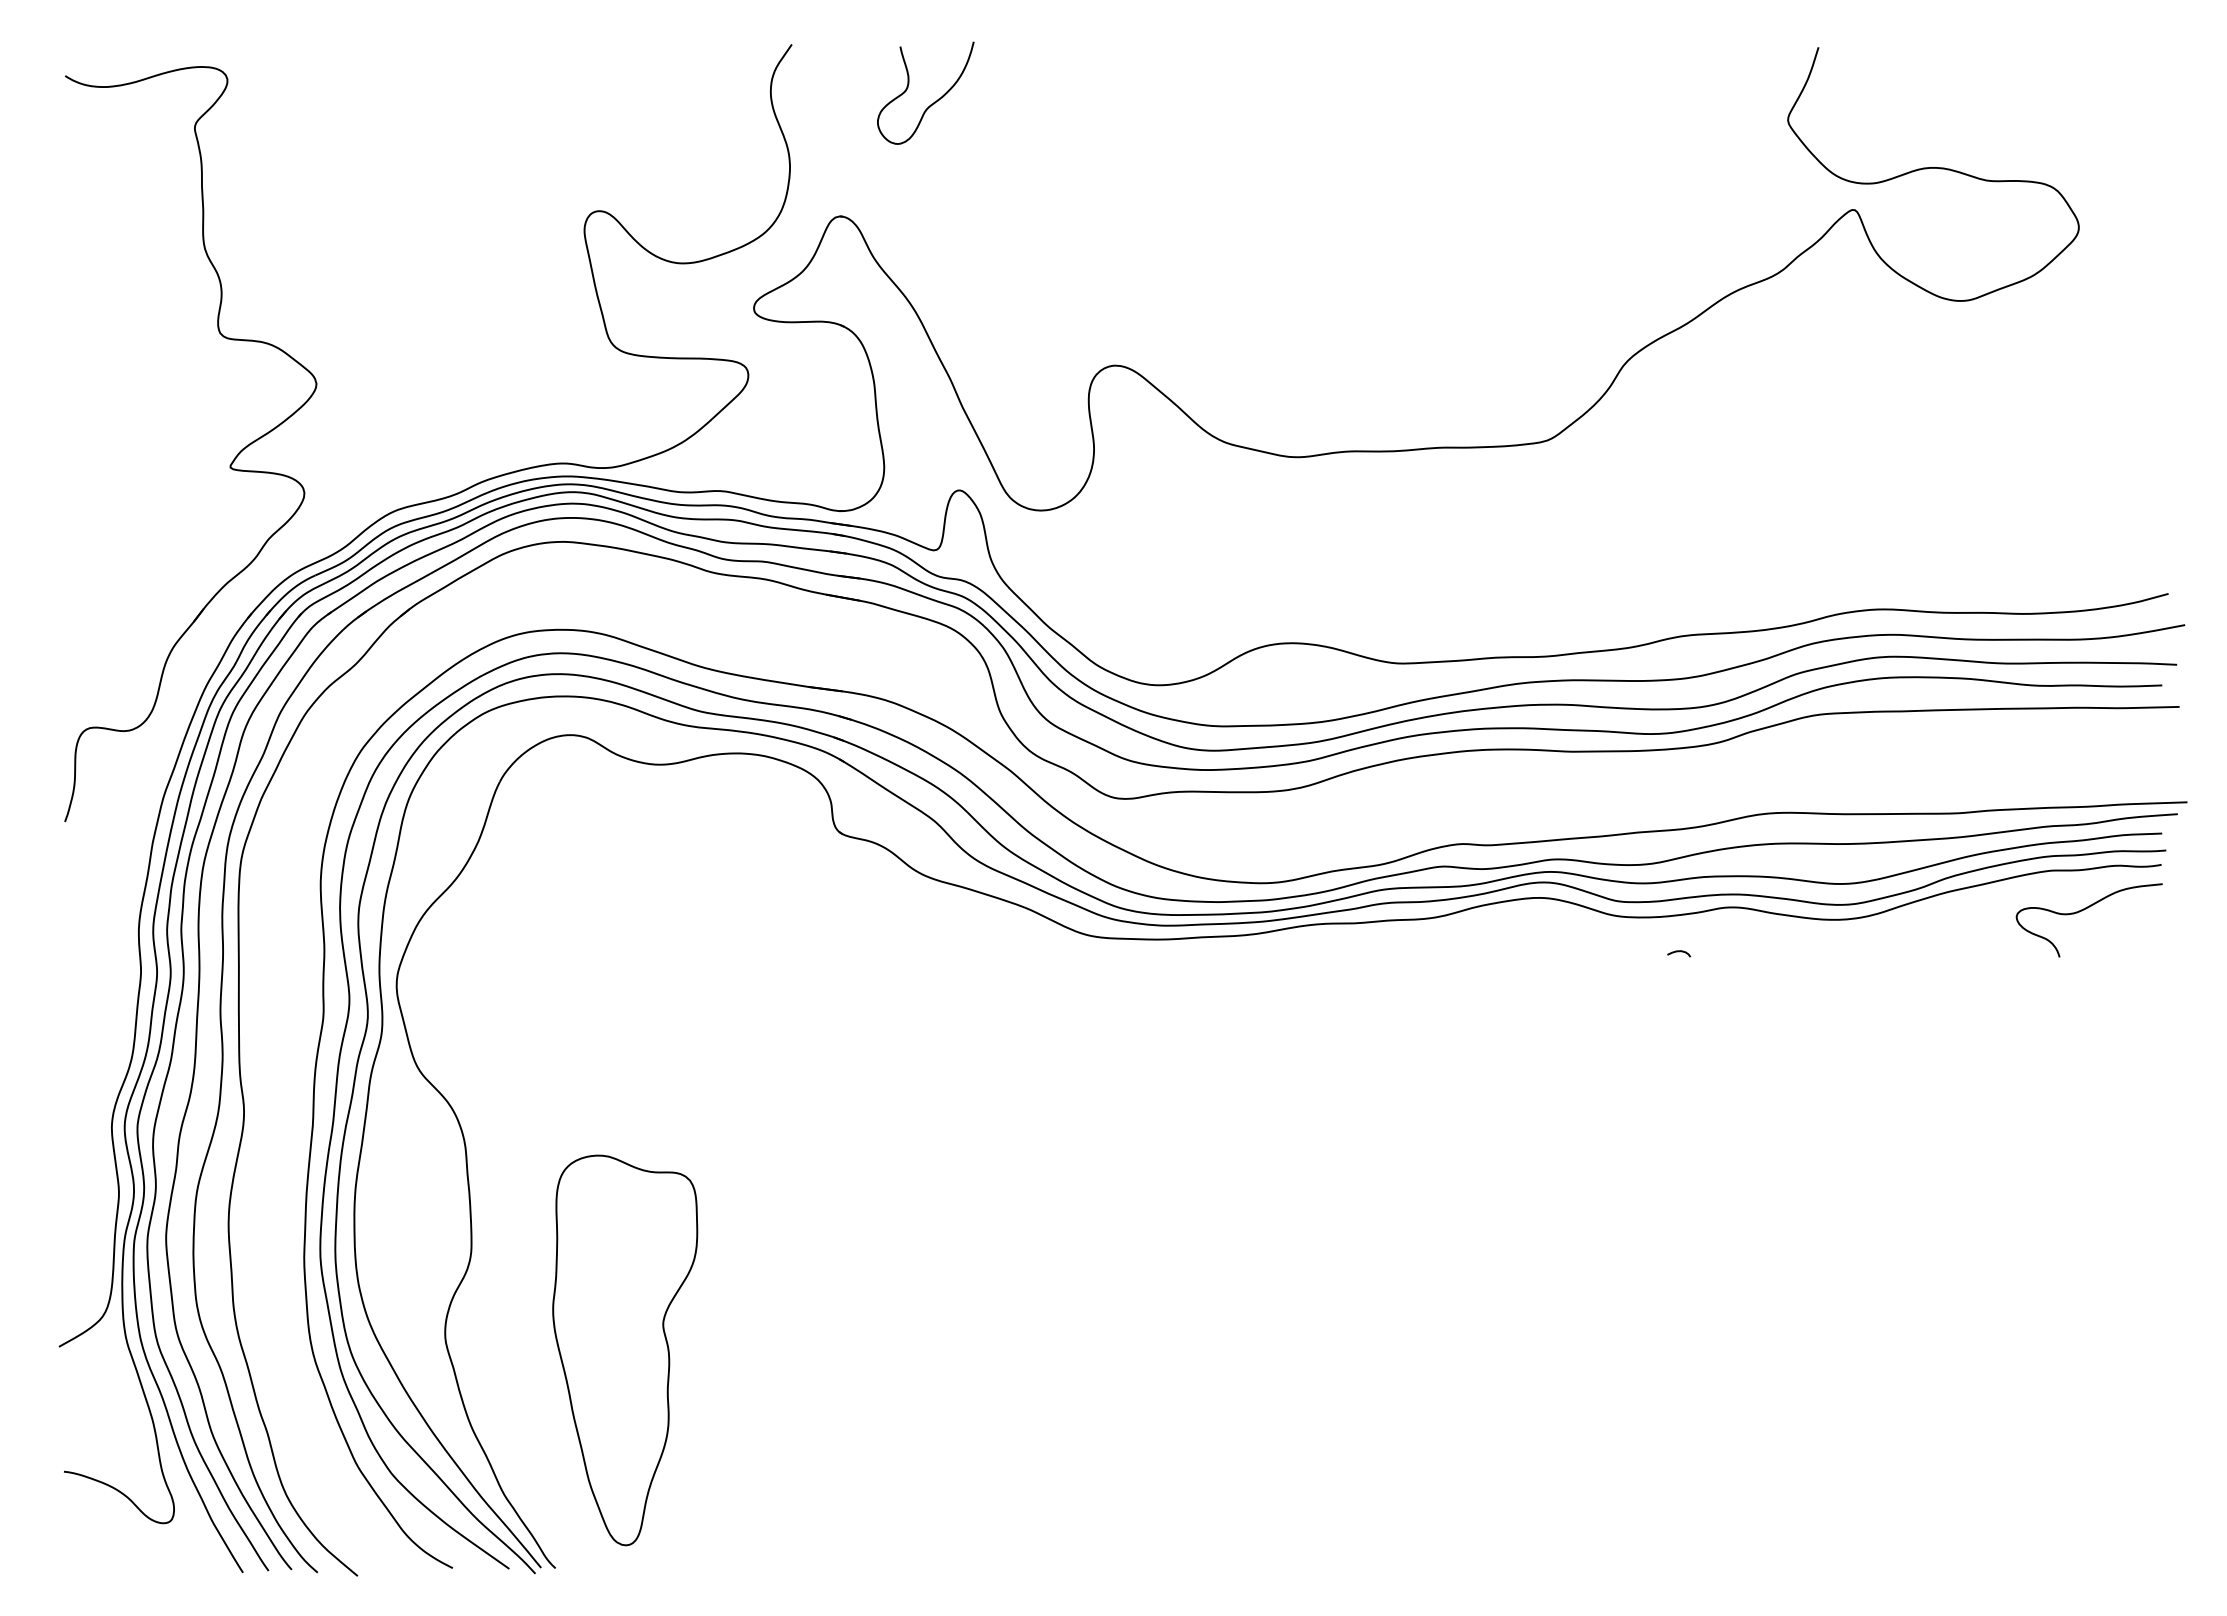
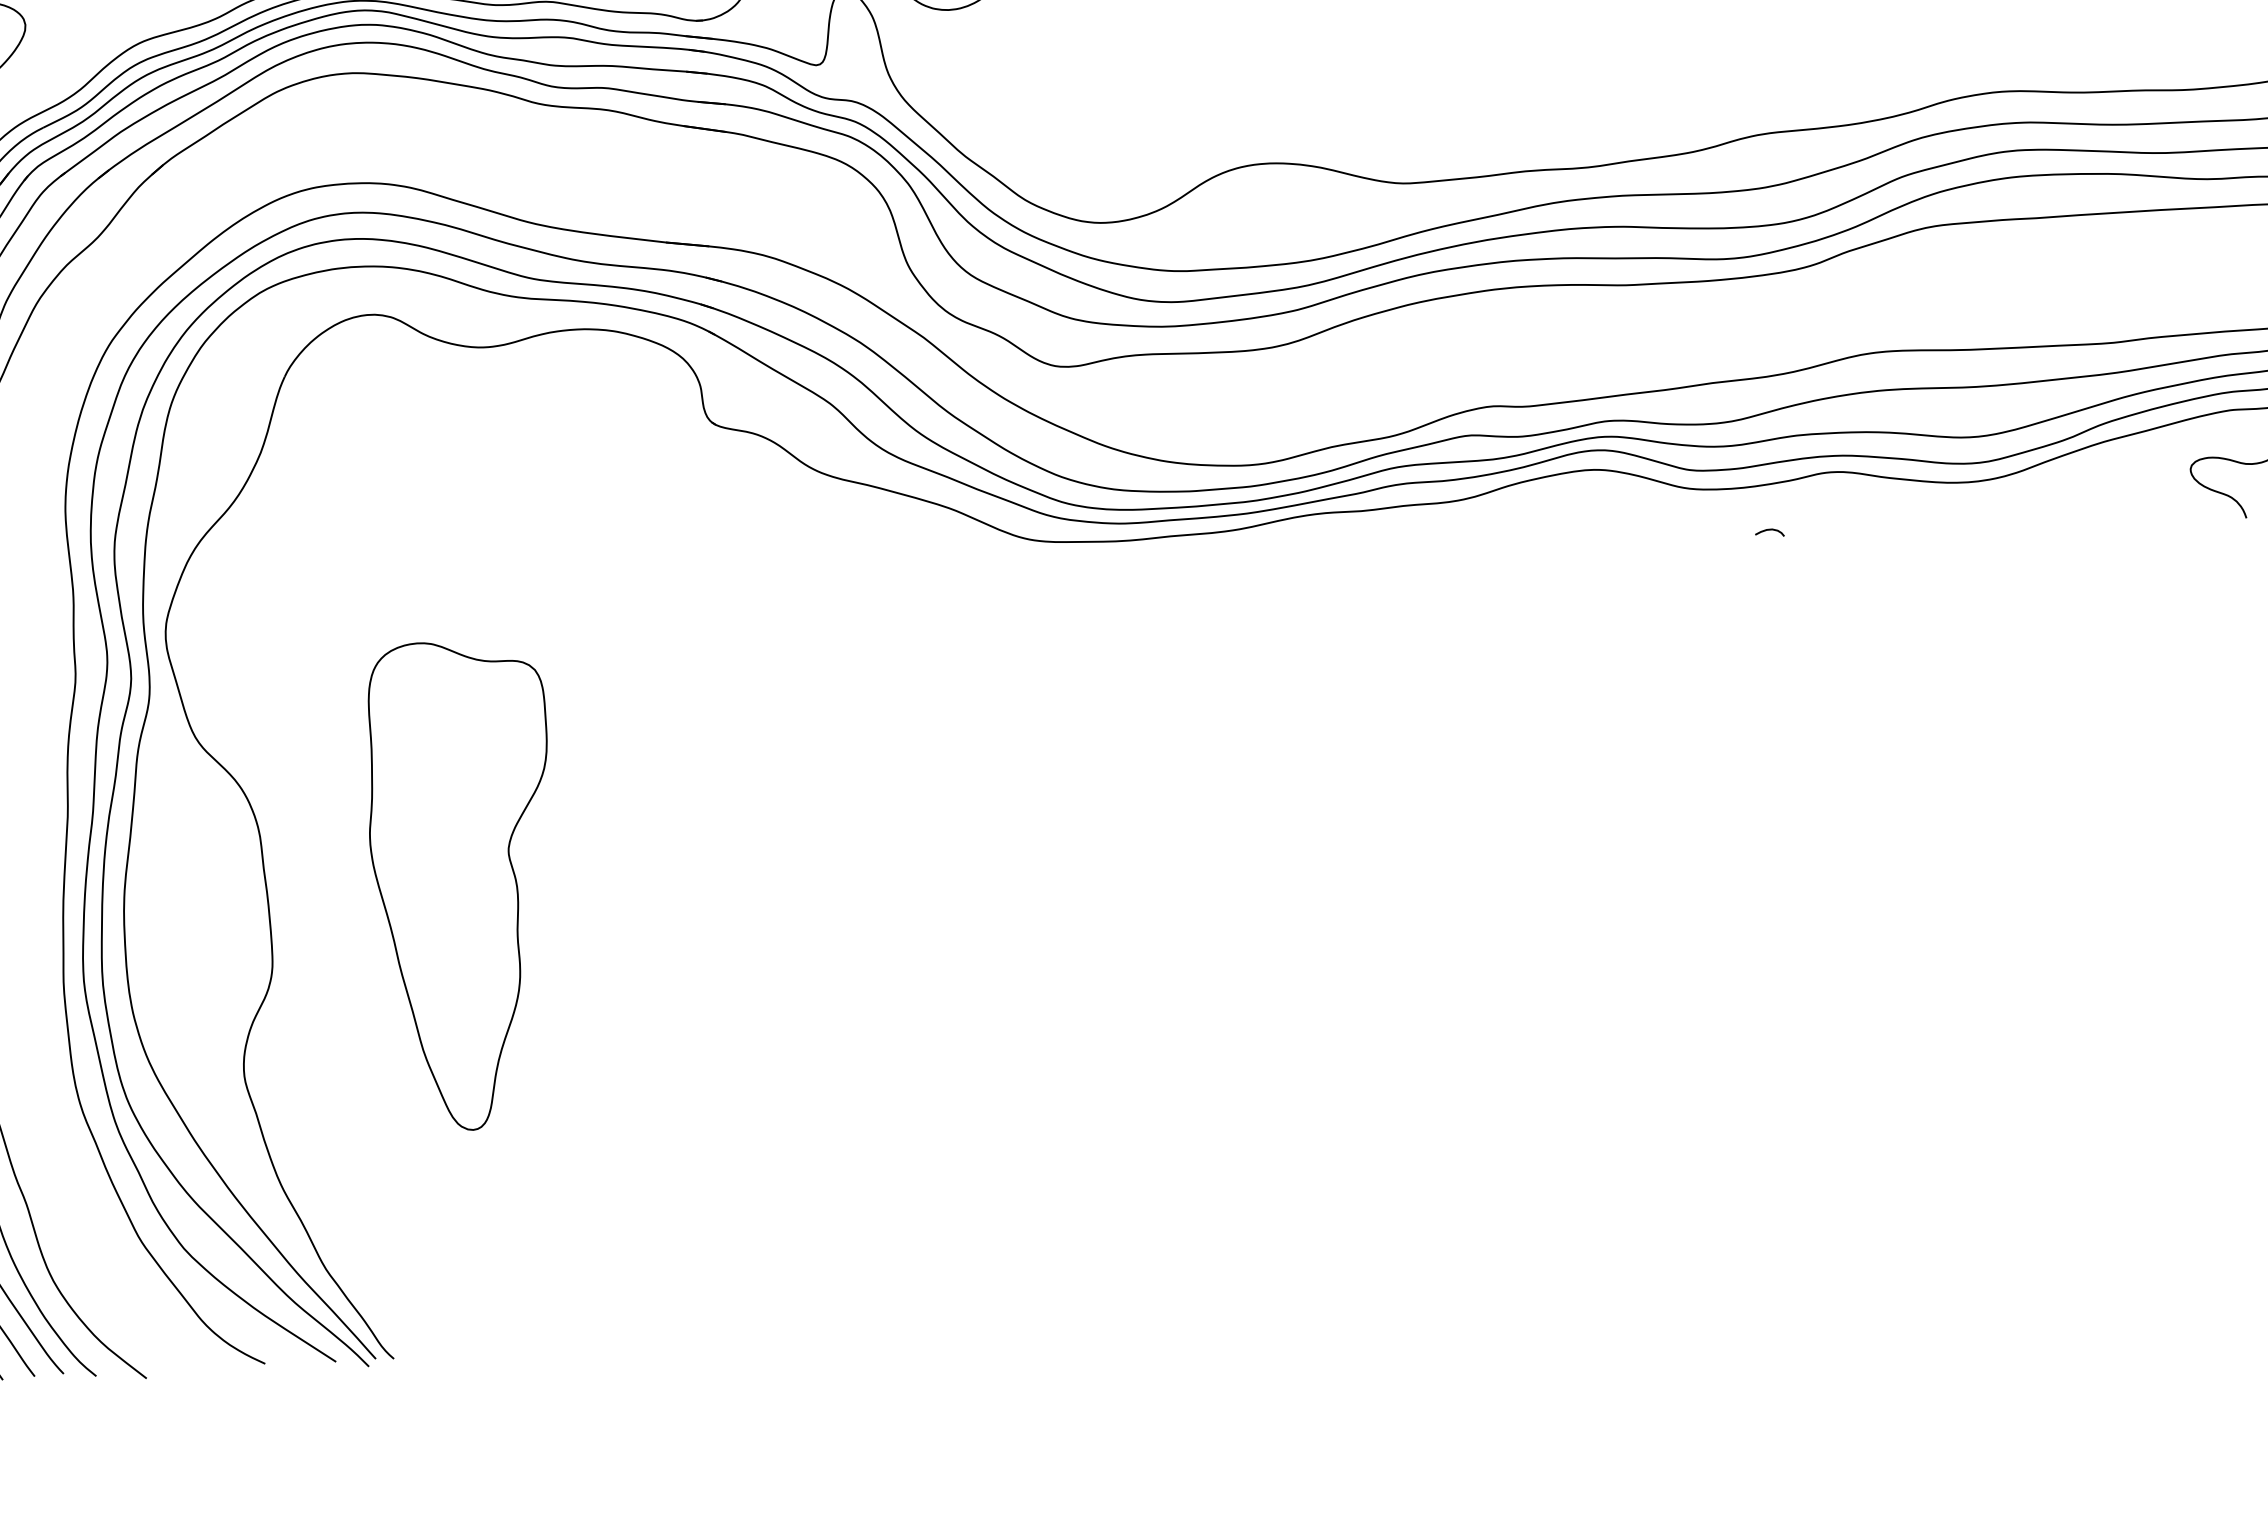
part: (625, 1350) -> (462, 885), moved

